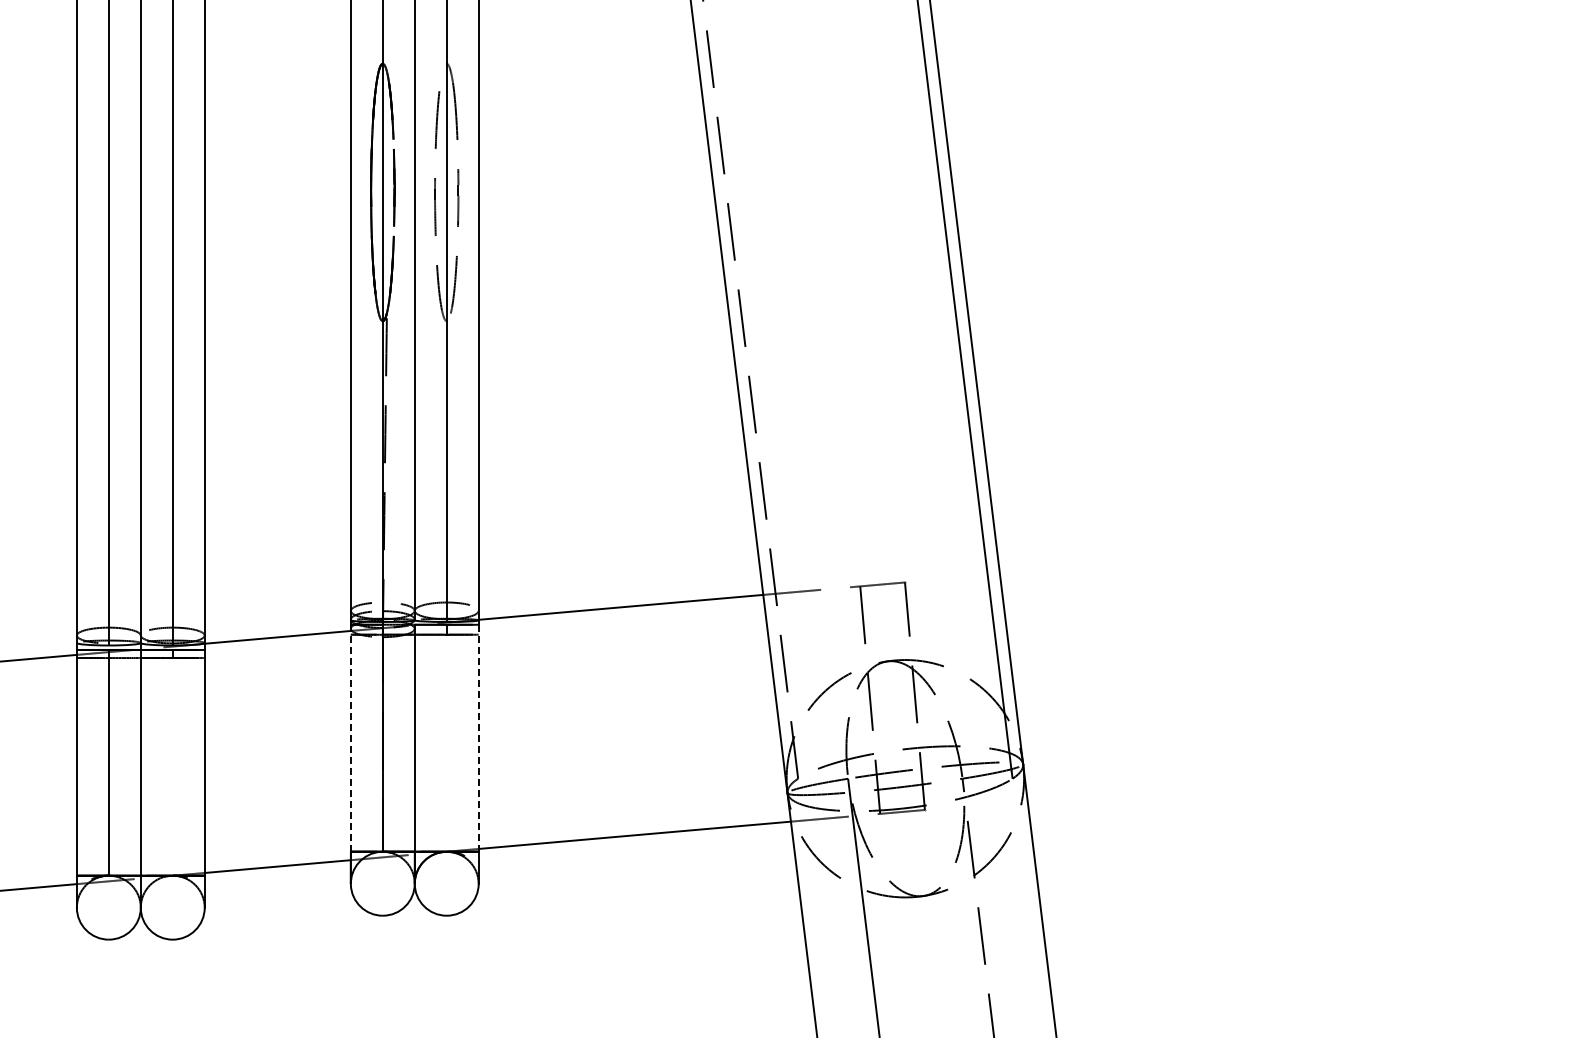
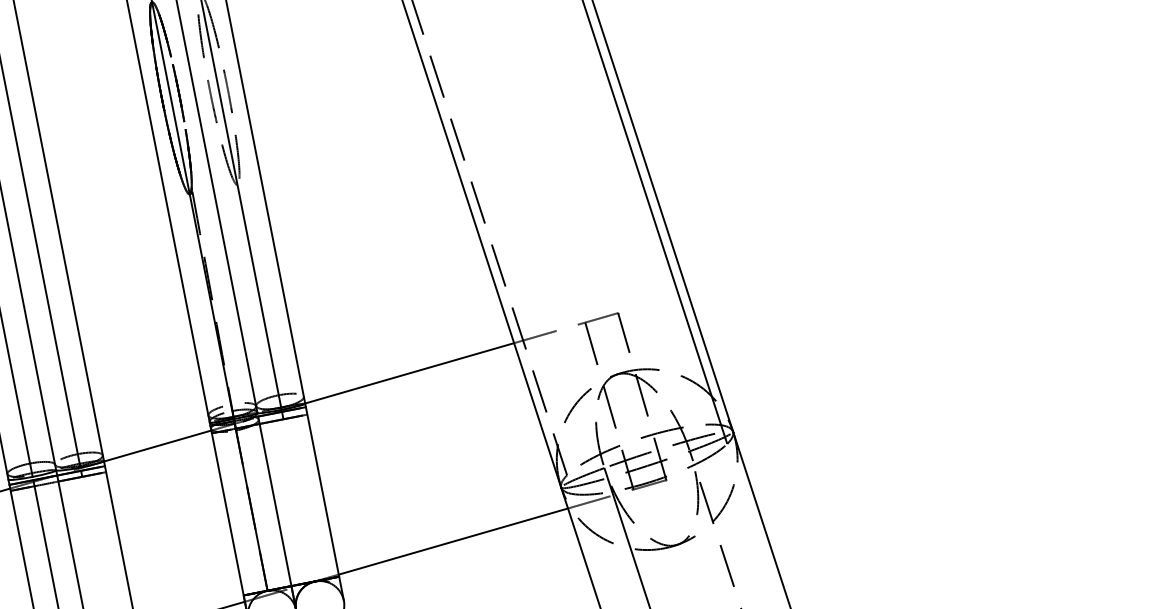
line: (350, 738) -> (226, 510), dashed -> solid
line: (478, 738) -> (322, 492), dashed -> solid

